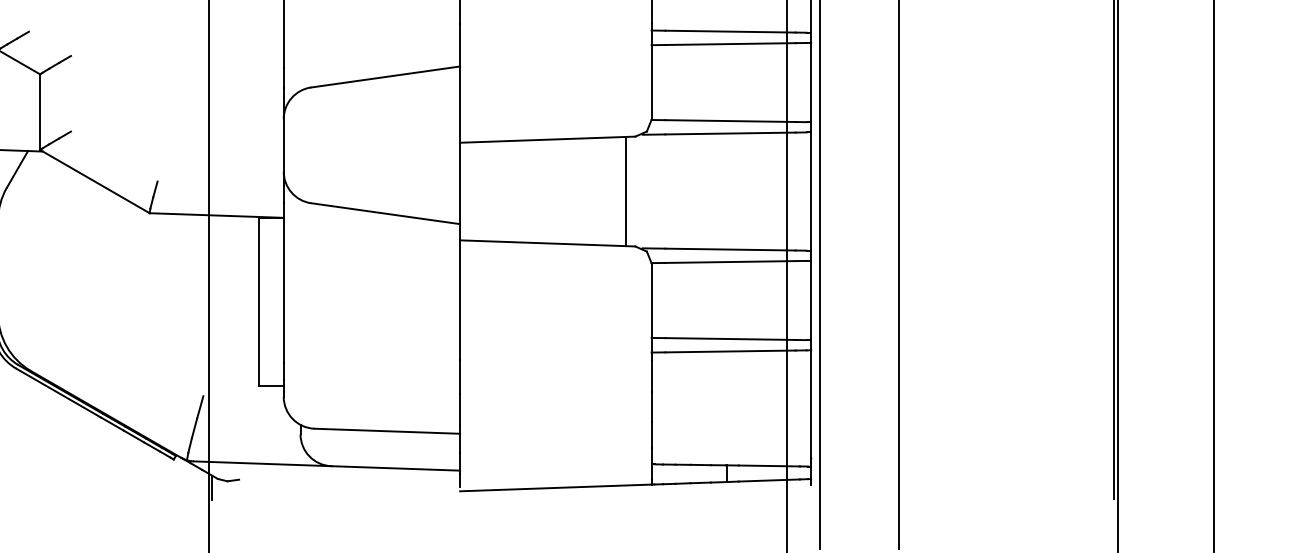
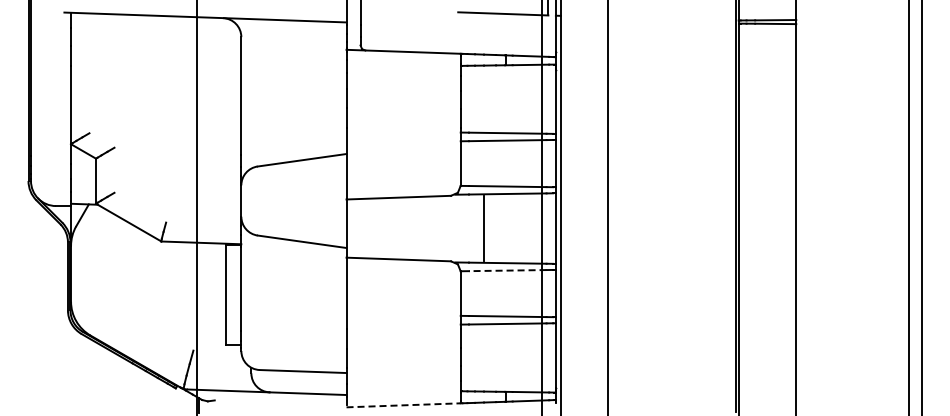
line: (626, 191) -> (483, 228), moved
line: (730, 261) -> (507, 270), solid -> dashed
line: (557, 488) -> (404, 405), solid -> dashed

